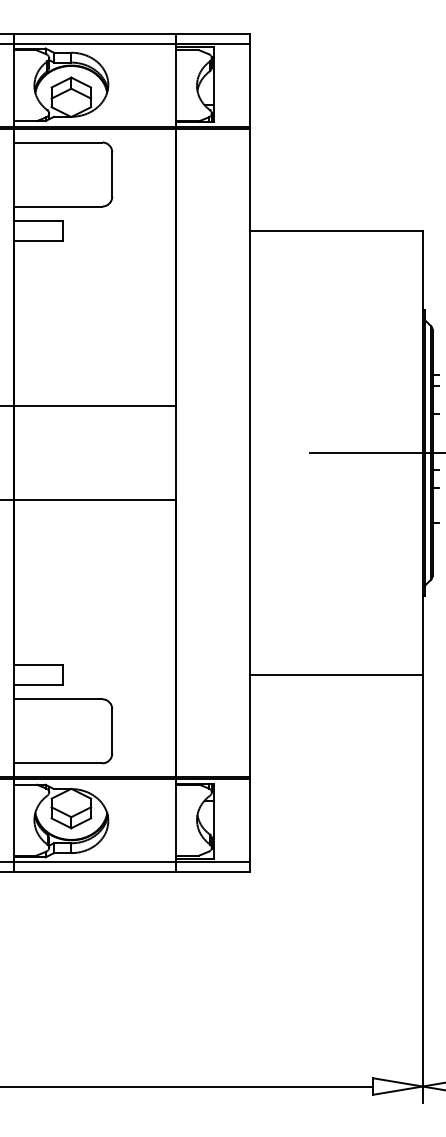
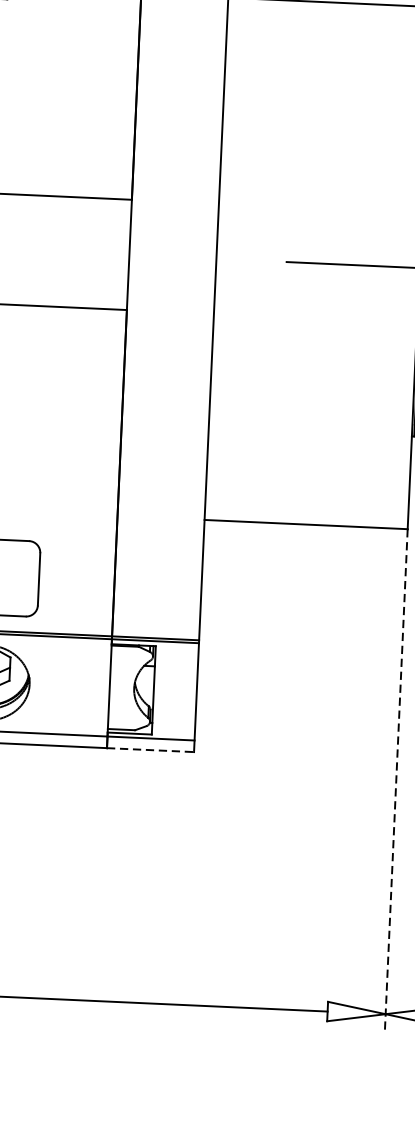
line: (213, 871) -> (150, 749), solid -> dashed
line: (422, 889) -> (395, 782), solid -> dashed

